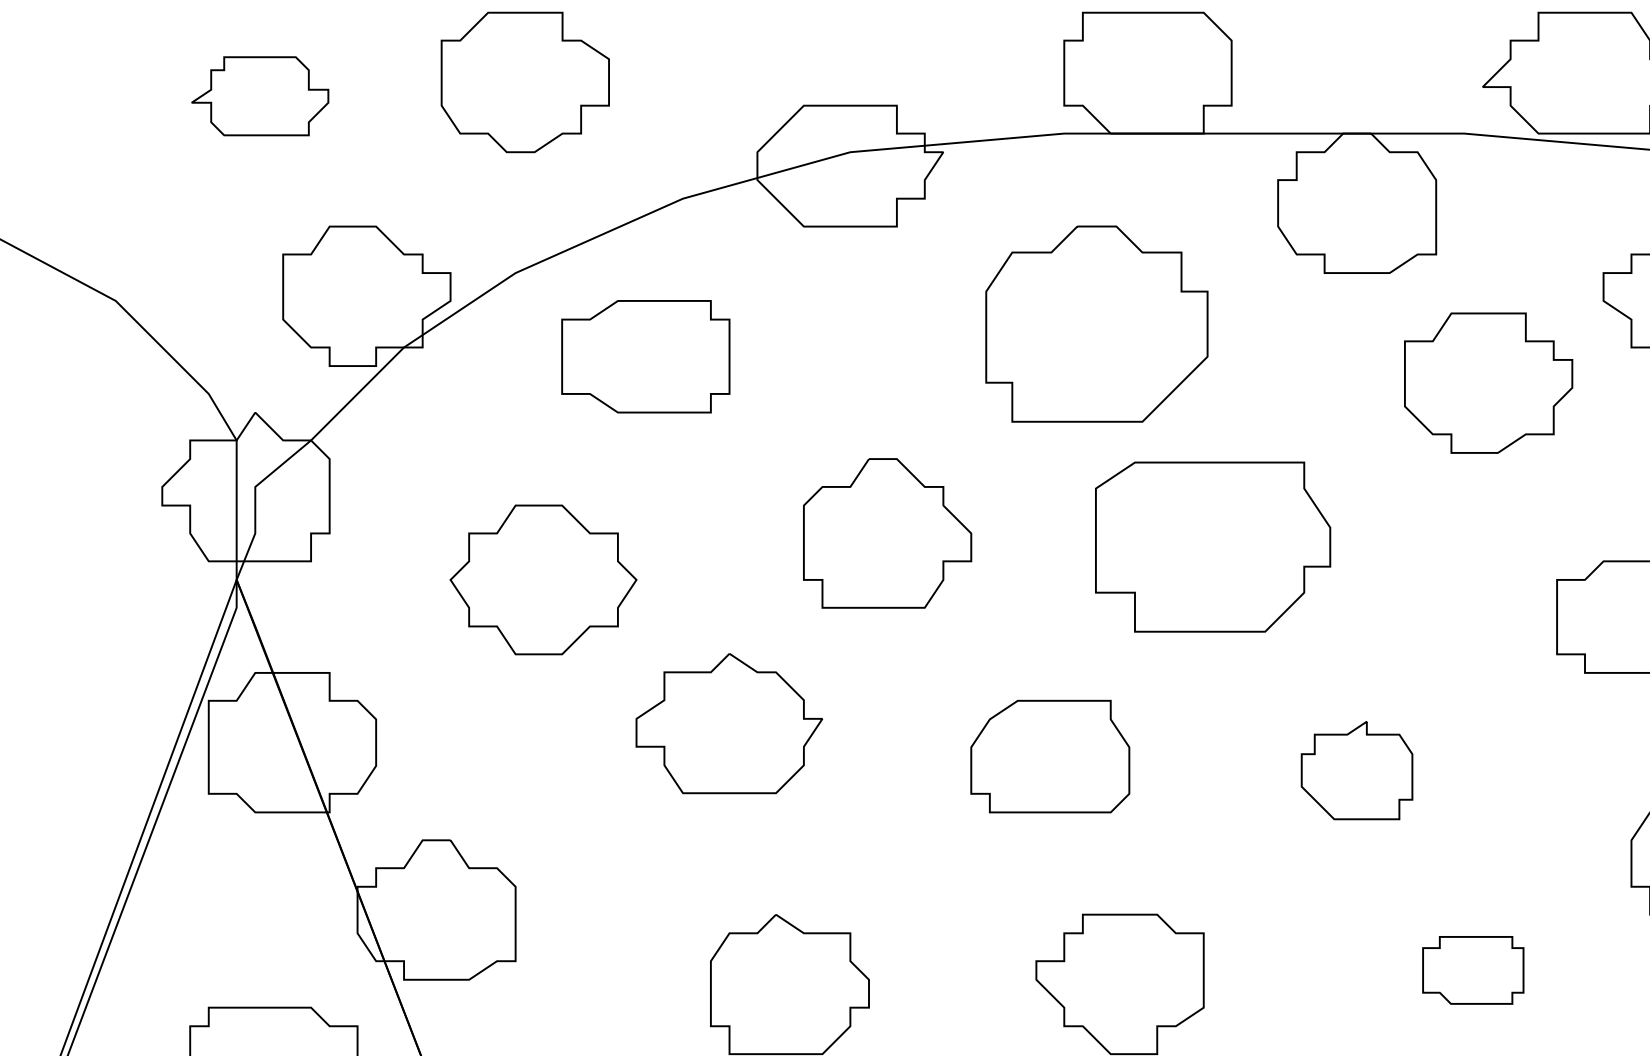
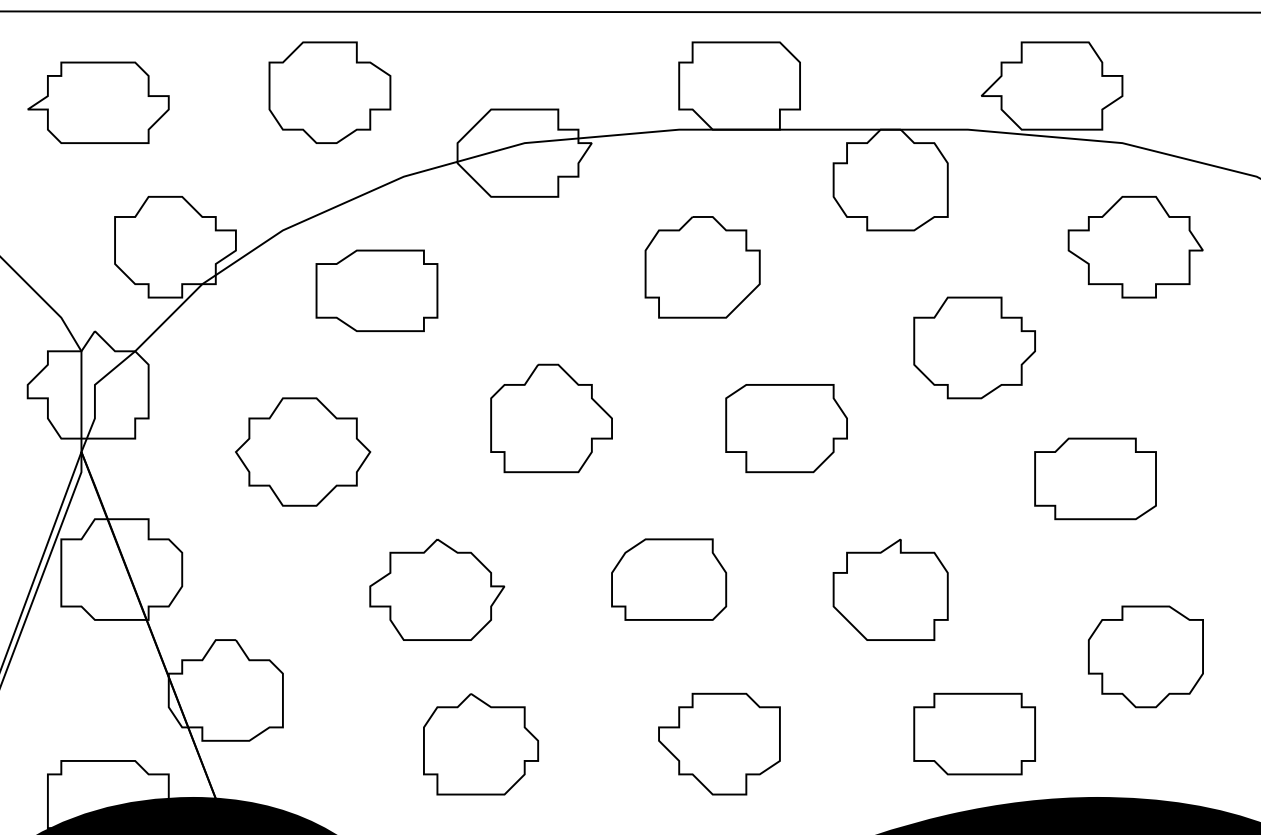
part: (524, 82) -> (329, 92), moved
part: (260, 95) -> (98, 102), size x1.43
part: (1096, 324) -> (702, 267), size x0.71
part: (1488, 382) -> (974, 347), moved
part: (1212, 547) -> (786, 428), size x0.71
part: (729, 723) -> (437, 589), moved
part: (1356, 770) -> (890, 589), size x1.43
part: (1473, 969) -> (974, 733), size x1.67

